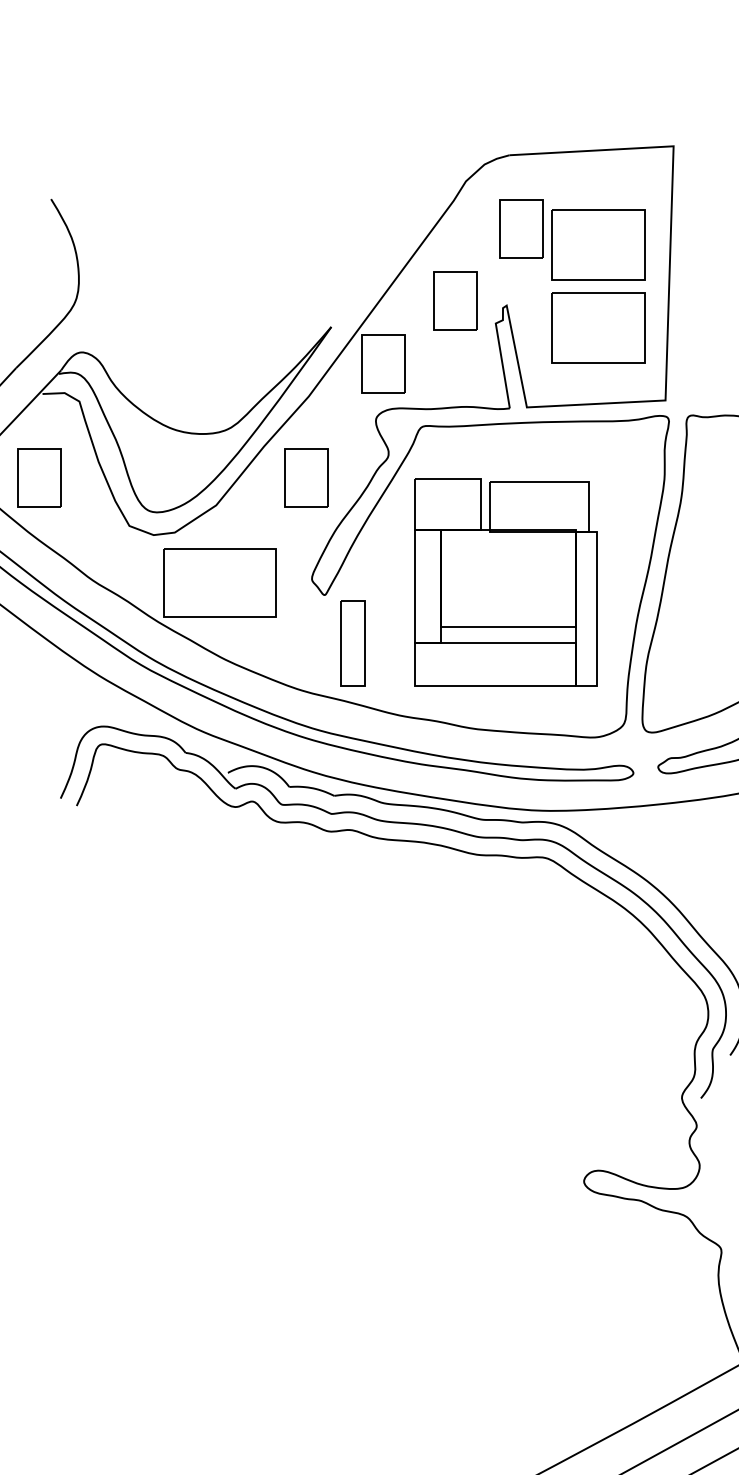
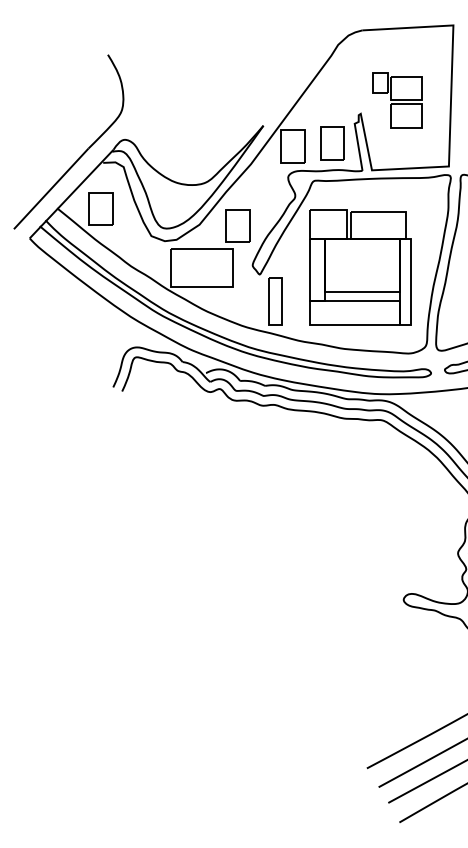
part: (572, 281) -> (397, 100), size x0.6
part: (455, 301) -> (332, 143), moved
part: (306, 476) -> (237, 225), moved

